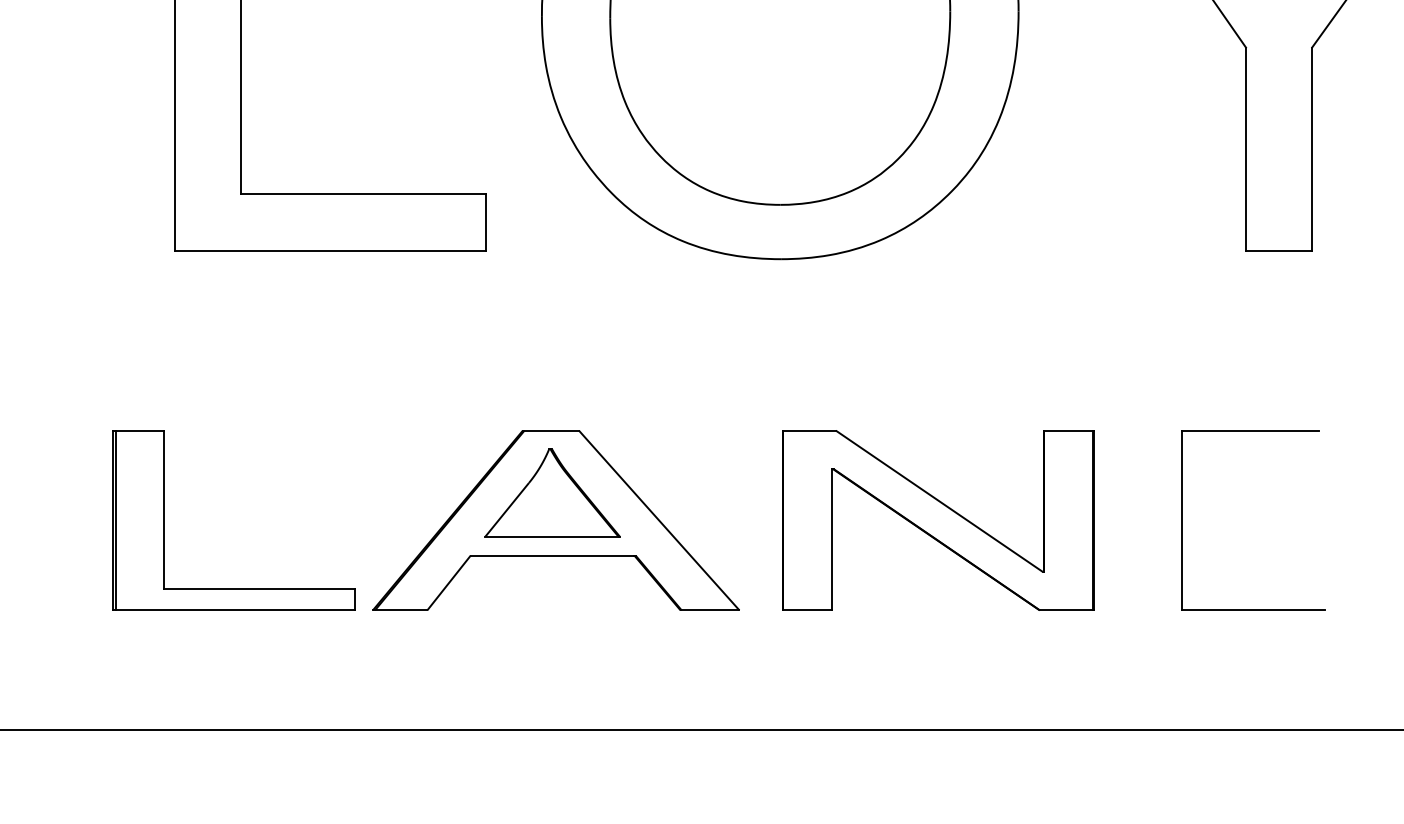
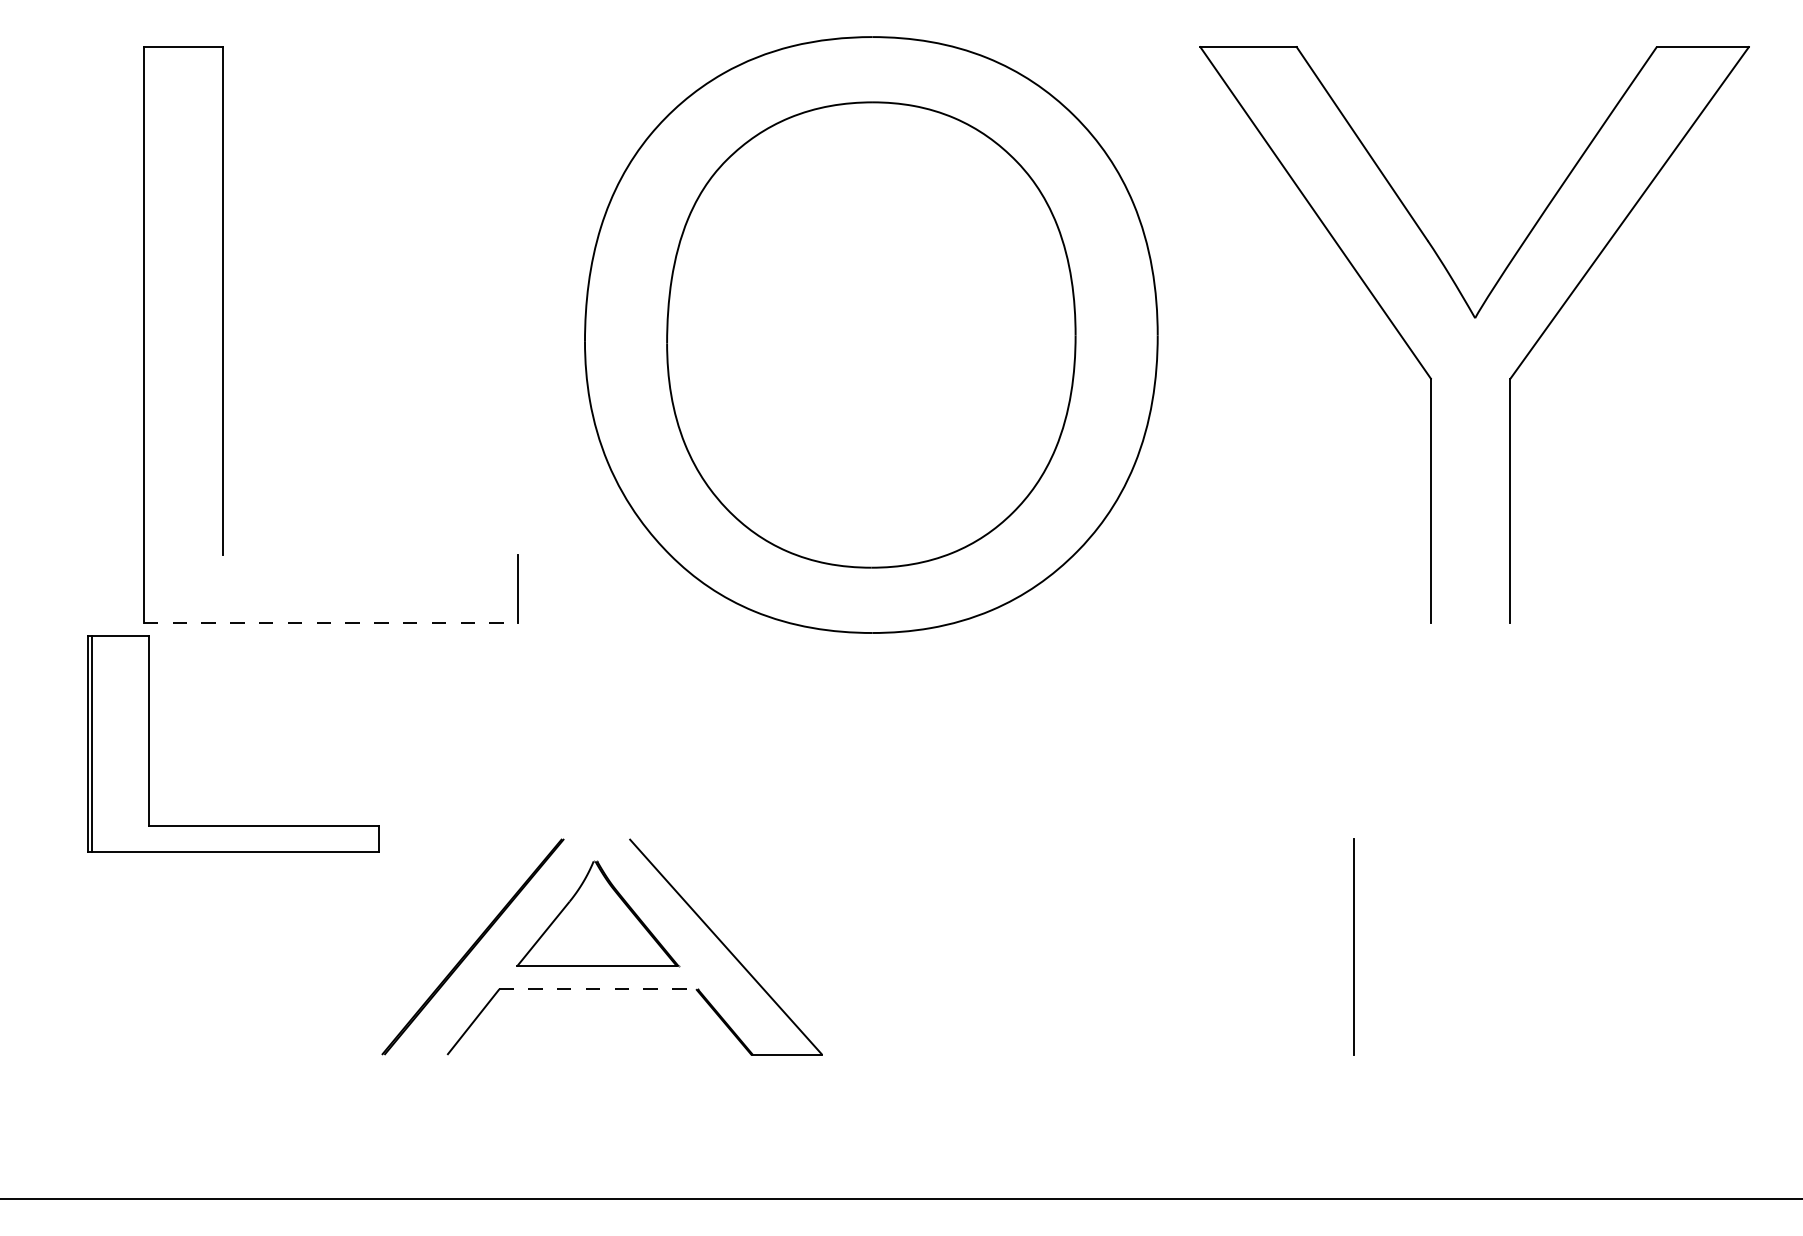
line: (363, 193) -> (370, 554), removed
line: (330, 251) -> (331, 623), solid -> dashed
line: (1278, 251) -> (1470, 623), removed
line: (550, 430) -> (595, 838), removed
line: (1250, 430) -> (1436, 838), removed
part: (937, 520) -> (1060, 946), removed
line: (553, 555) -> (598, 989), solid -> dashed
part: (234, 588) -> (233, 825), moved
line: (400, 610) -> (414, 1054), removed
line: (1253, 610) -> (1439, 1054), removed

